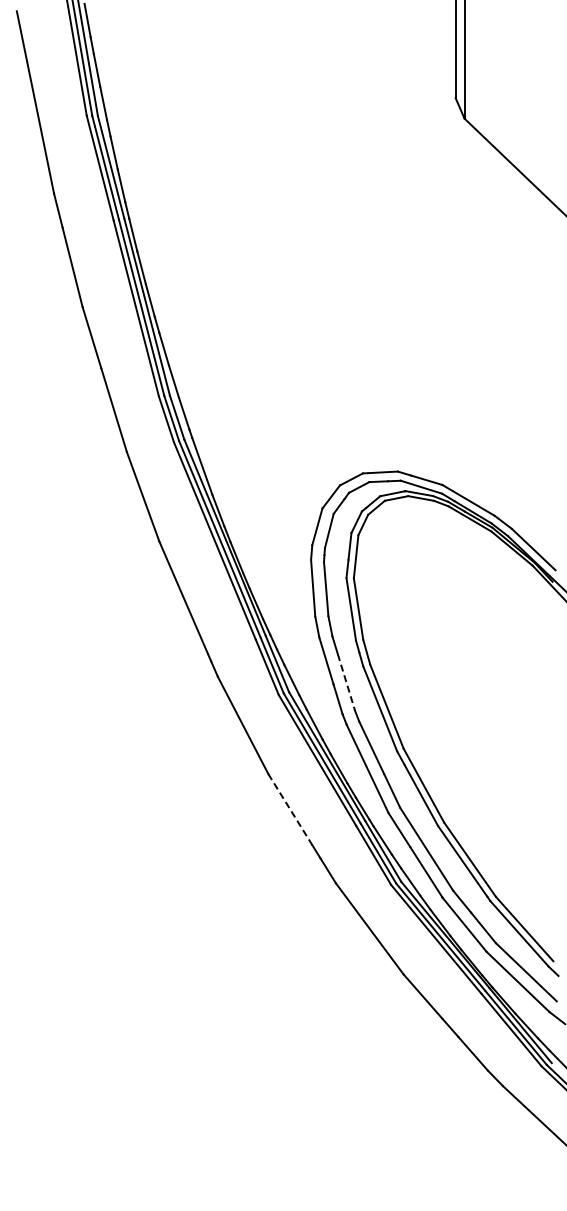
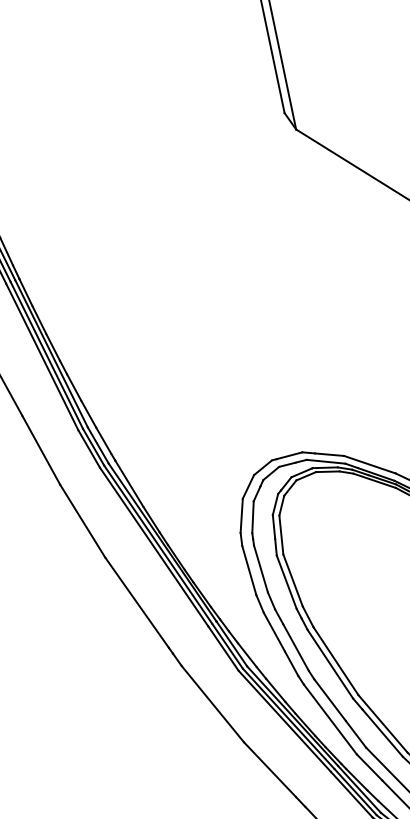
line: (346, 682) -> (295, 647), dashed -> solid
line: (290, 809) -> (270, 769), dashed -> solid

